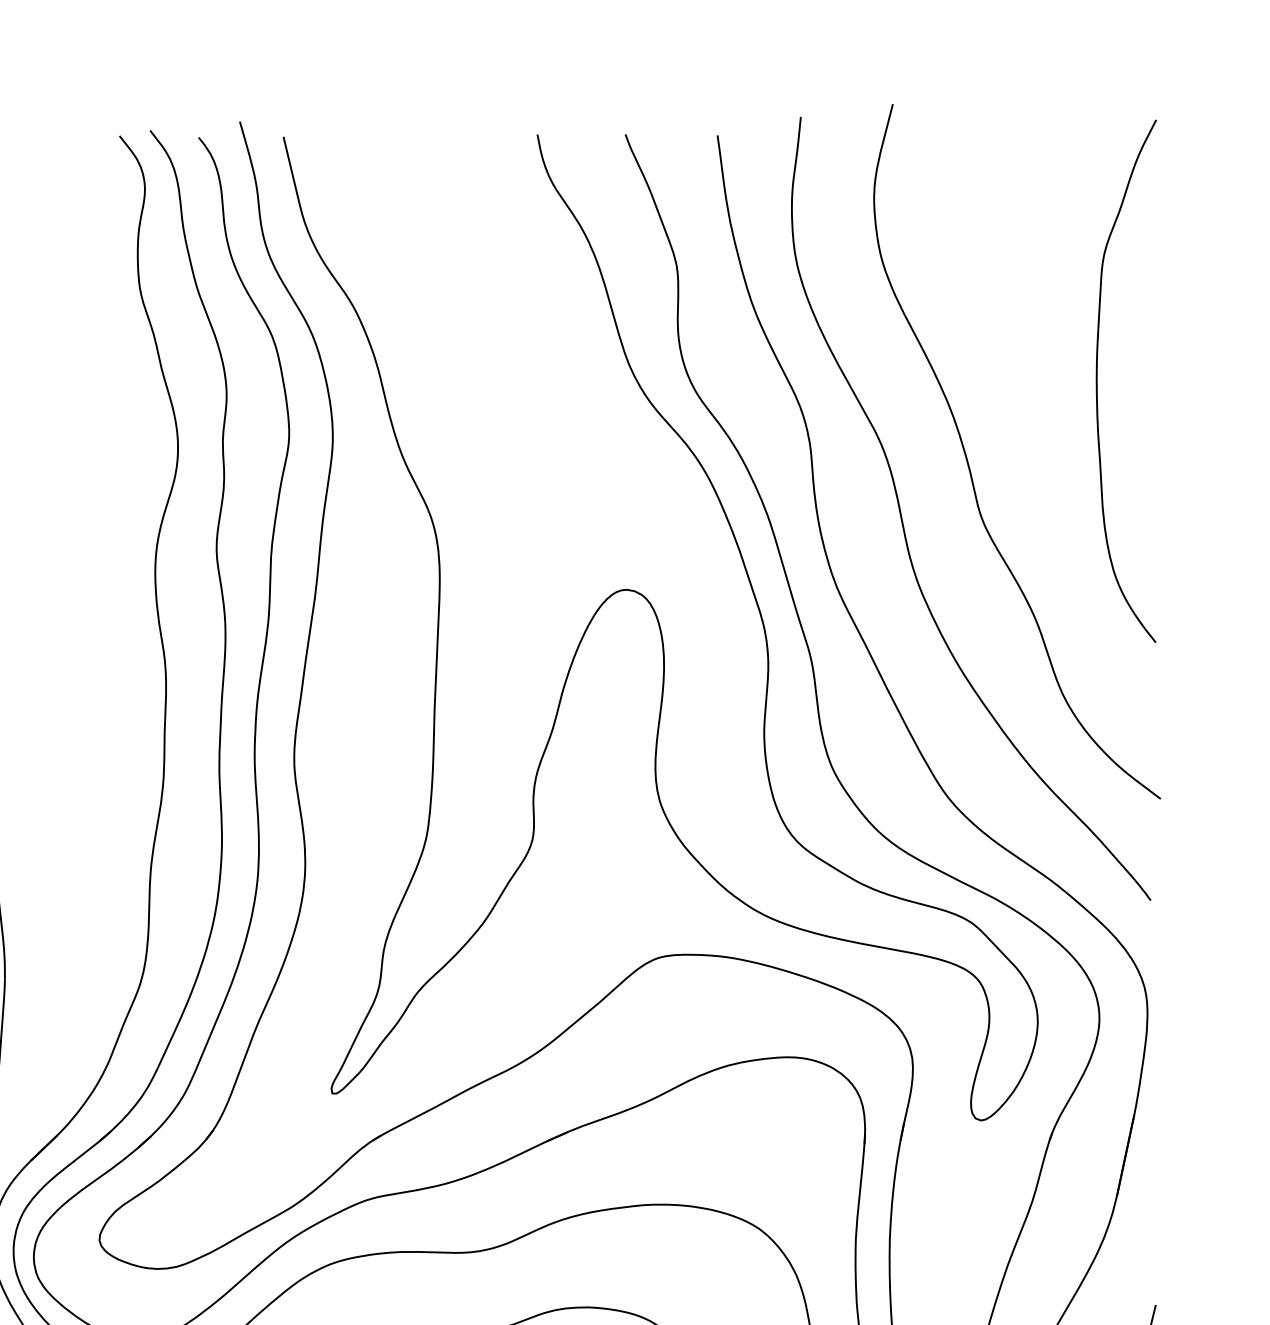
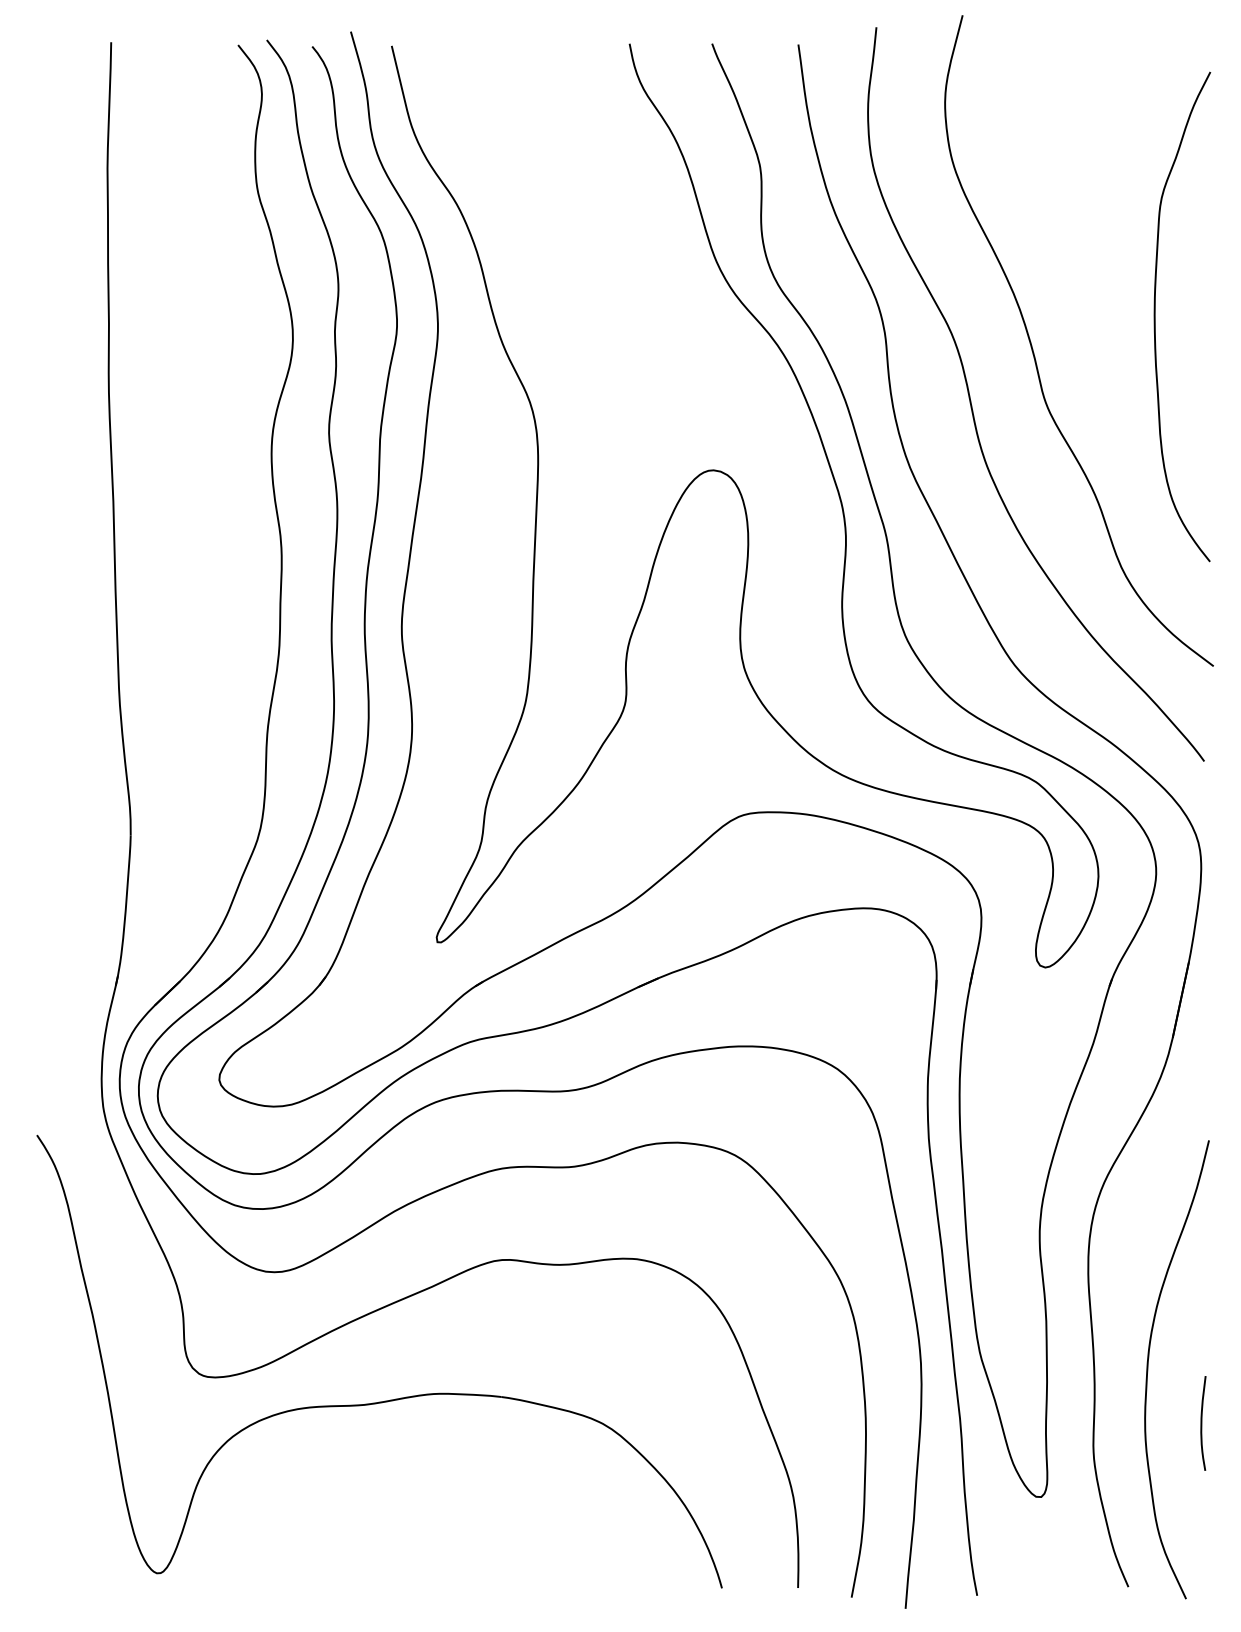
curve: (1097, 380) -> (1155, 316), moved

